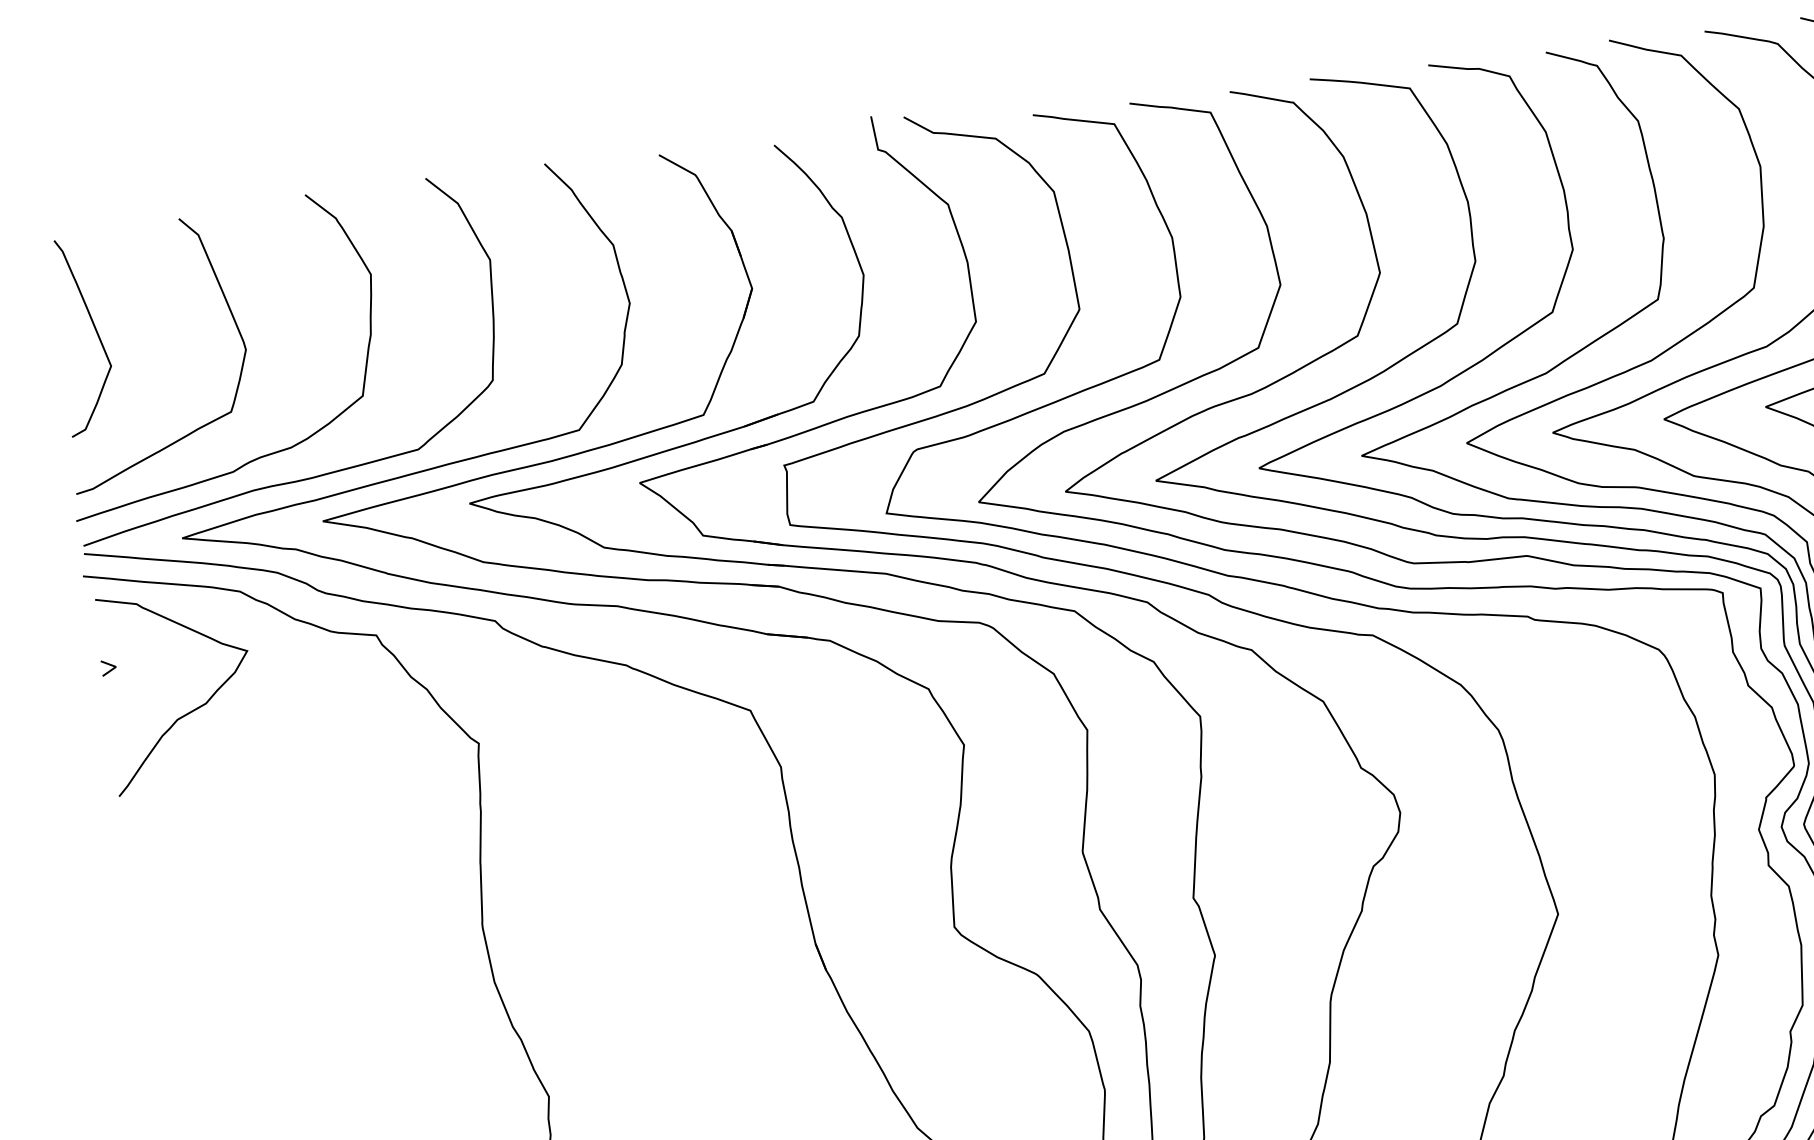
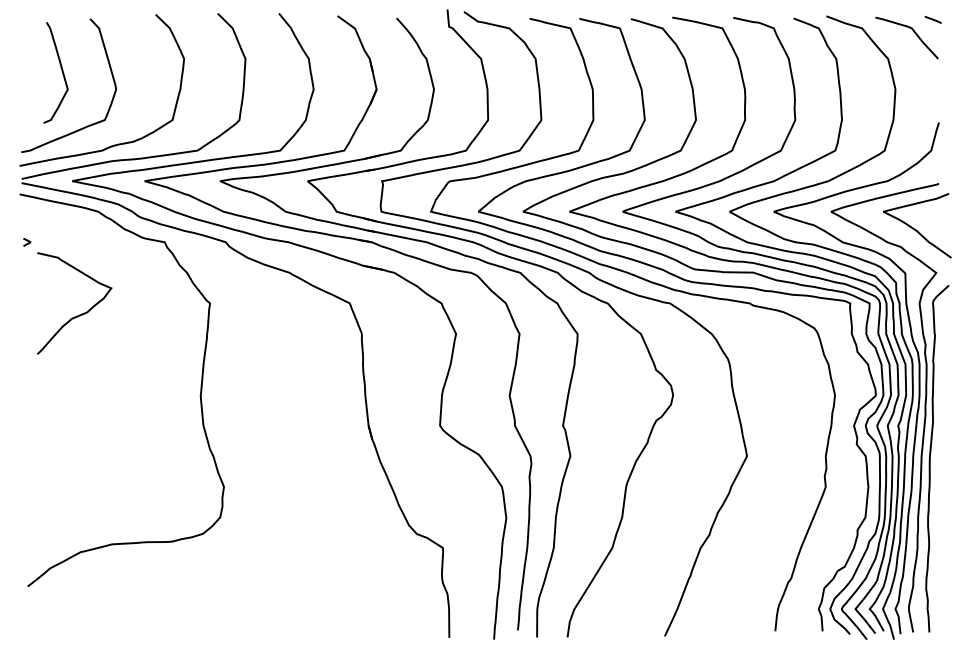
curve: (94, 332) -> (61, 71), moved
curve: (191, 709) -> (79, 314), moved

